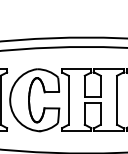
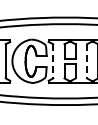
line: (69, 100) -> (53, 61), solid -> dashed
line: (117, 100) -> (87, 61), solid -> dashed

